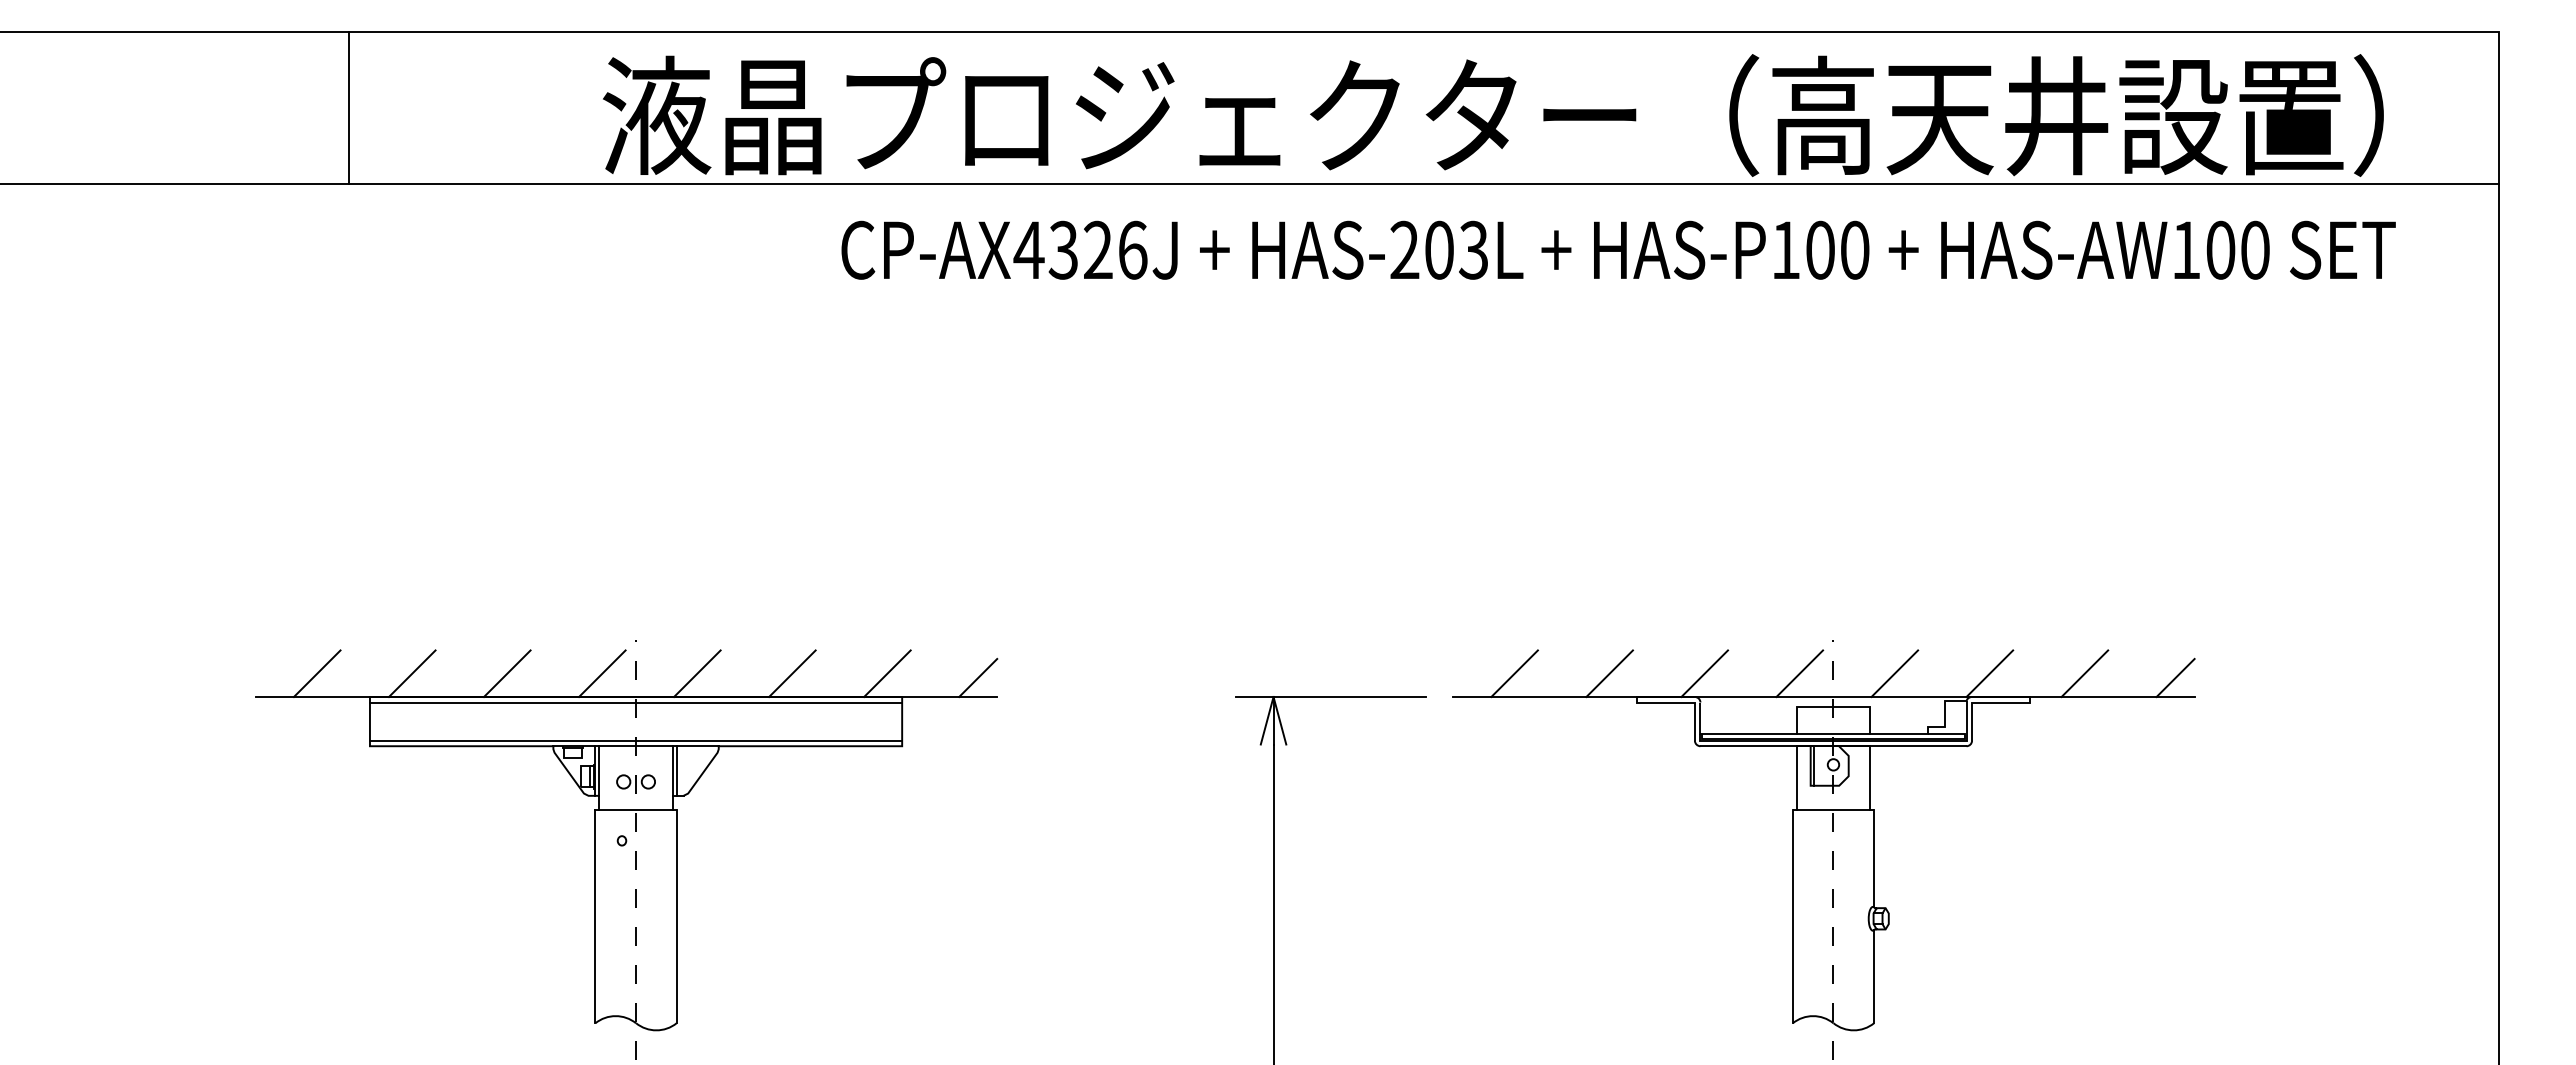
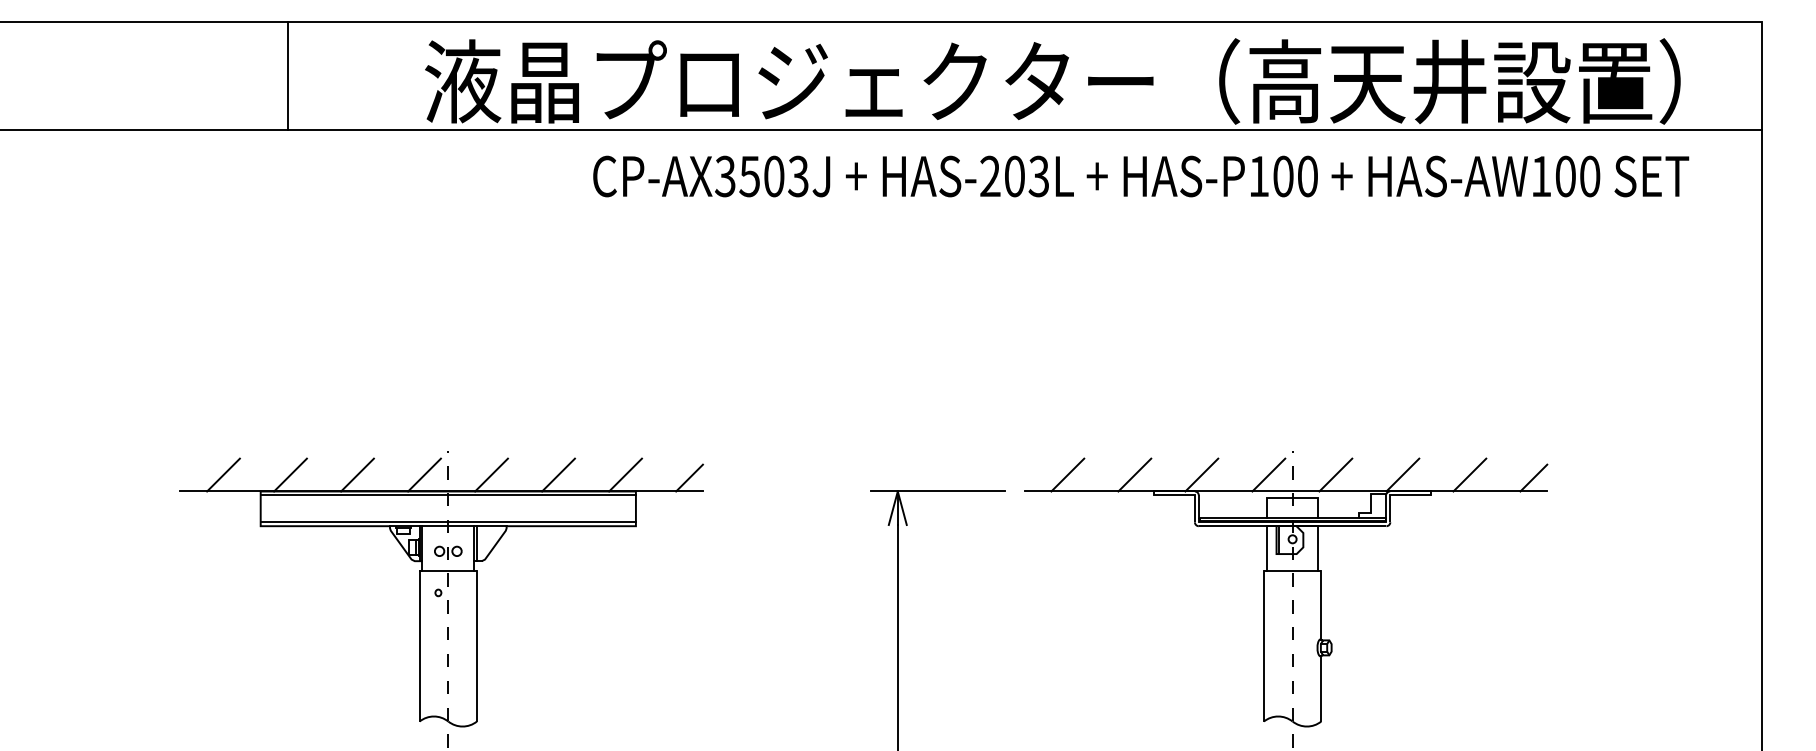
line: (348, 107) -> (287, 75), moved
text: (1080, 249) -> (761, 175), CP-AX4326J -> CP-AX3503J

